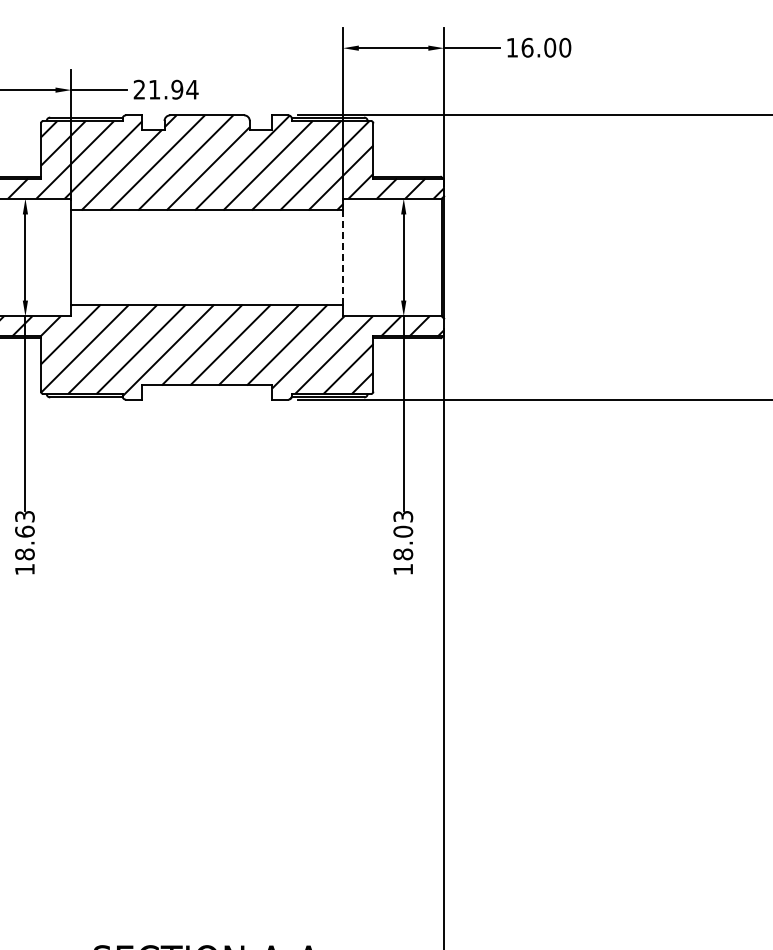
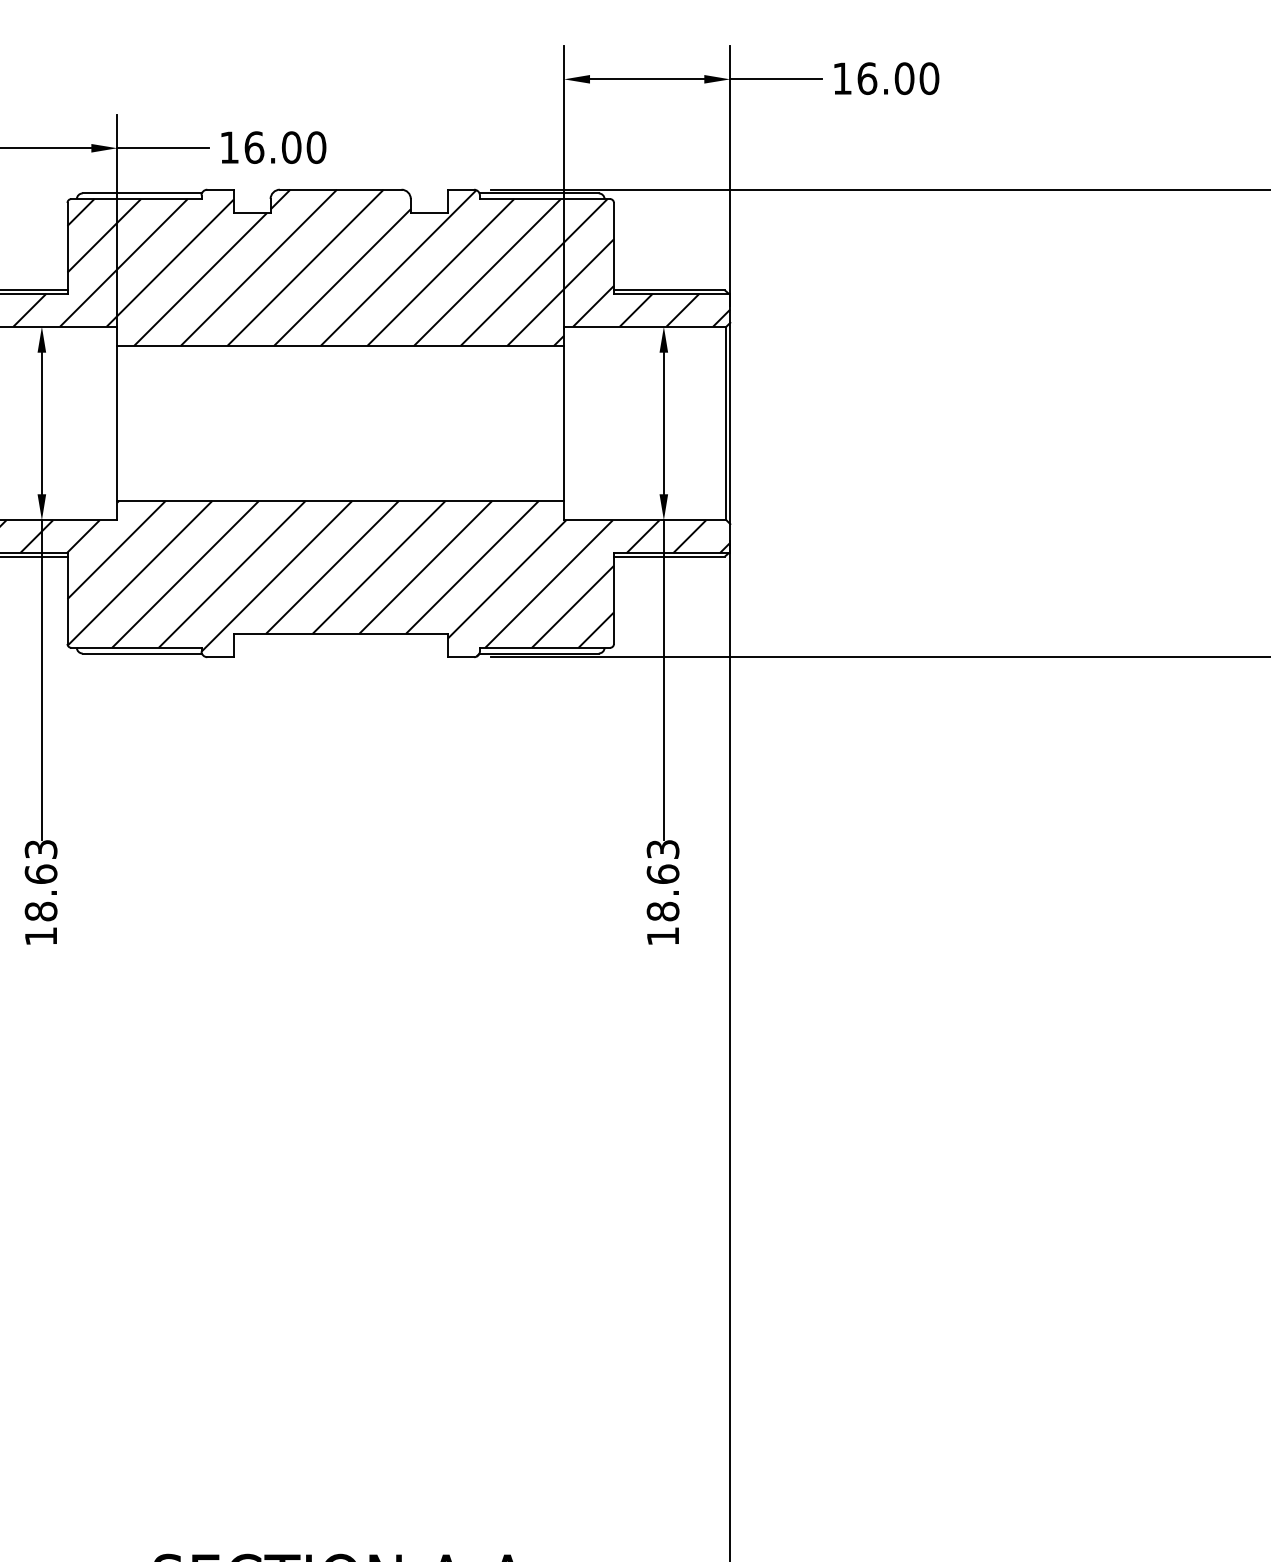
text: (165, 89) -> (272, 147), 21.94 -> 16.00
line: (343, 257) -> (564, 423), dashed -> solid
text: (402, 531) -> (661, 873), 18.03 -> 18.63

